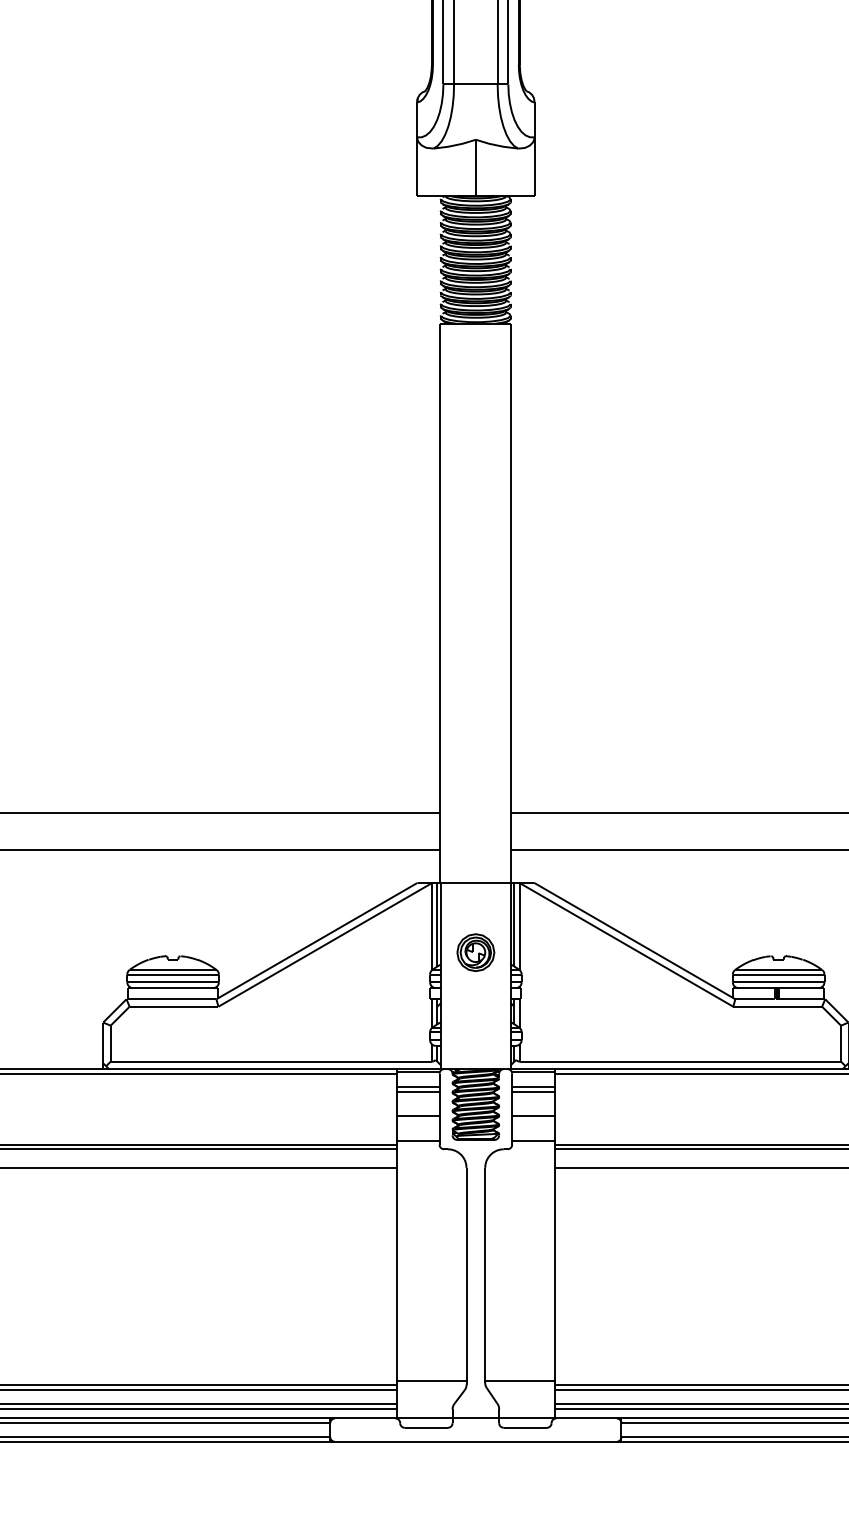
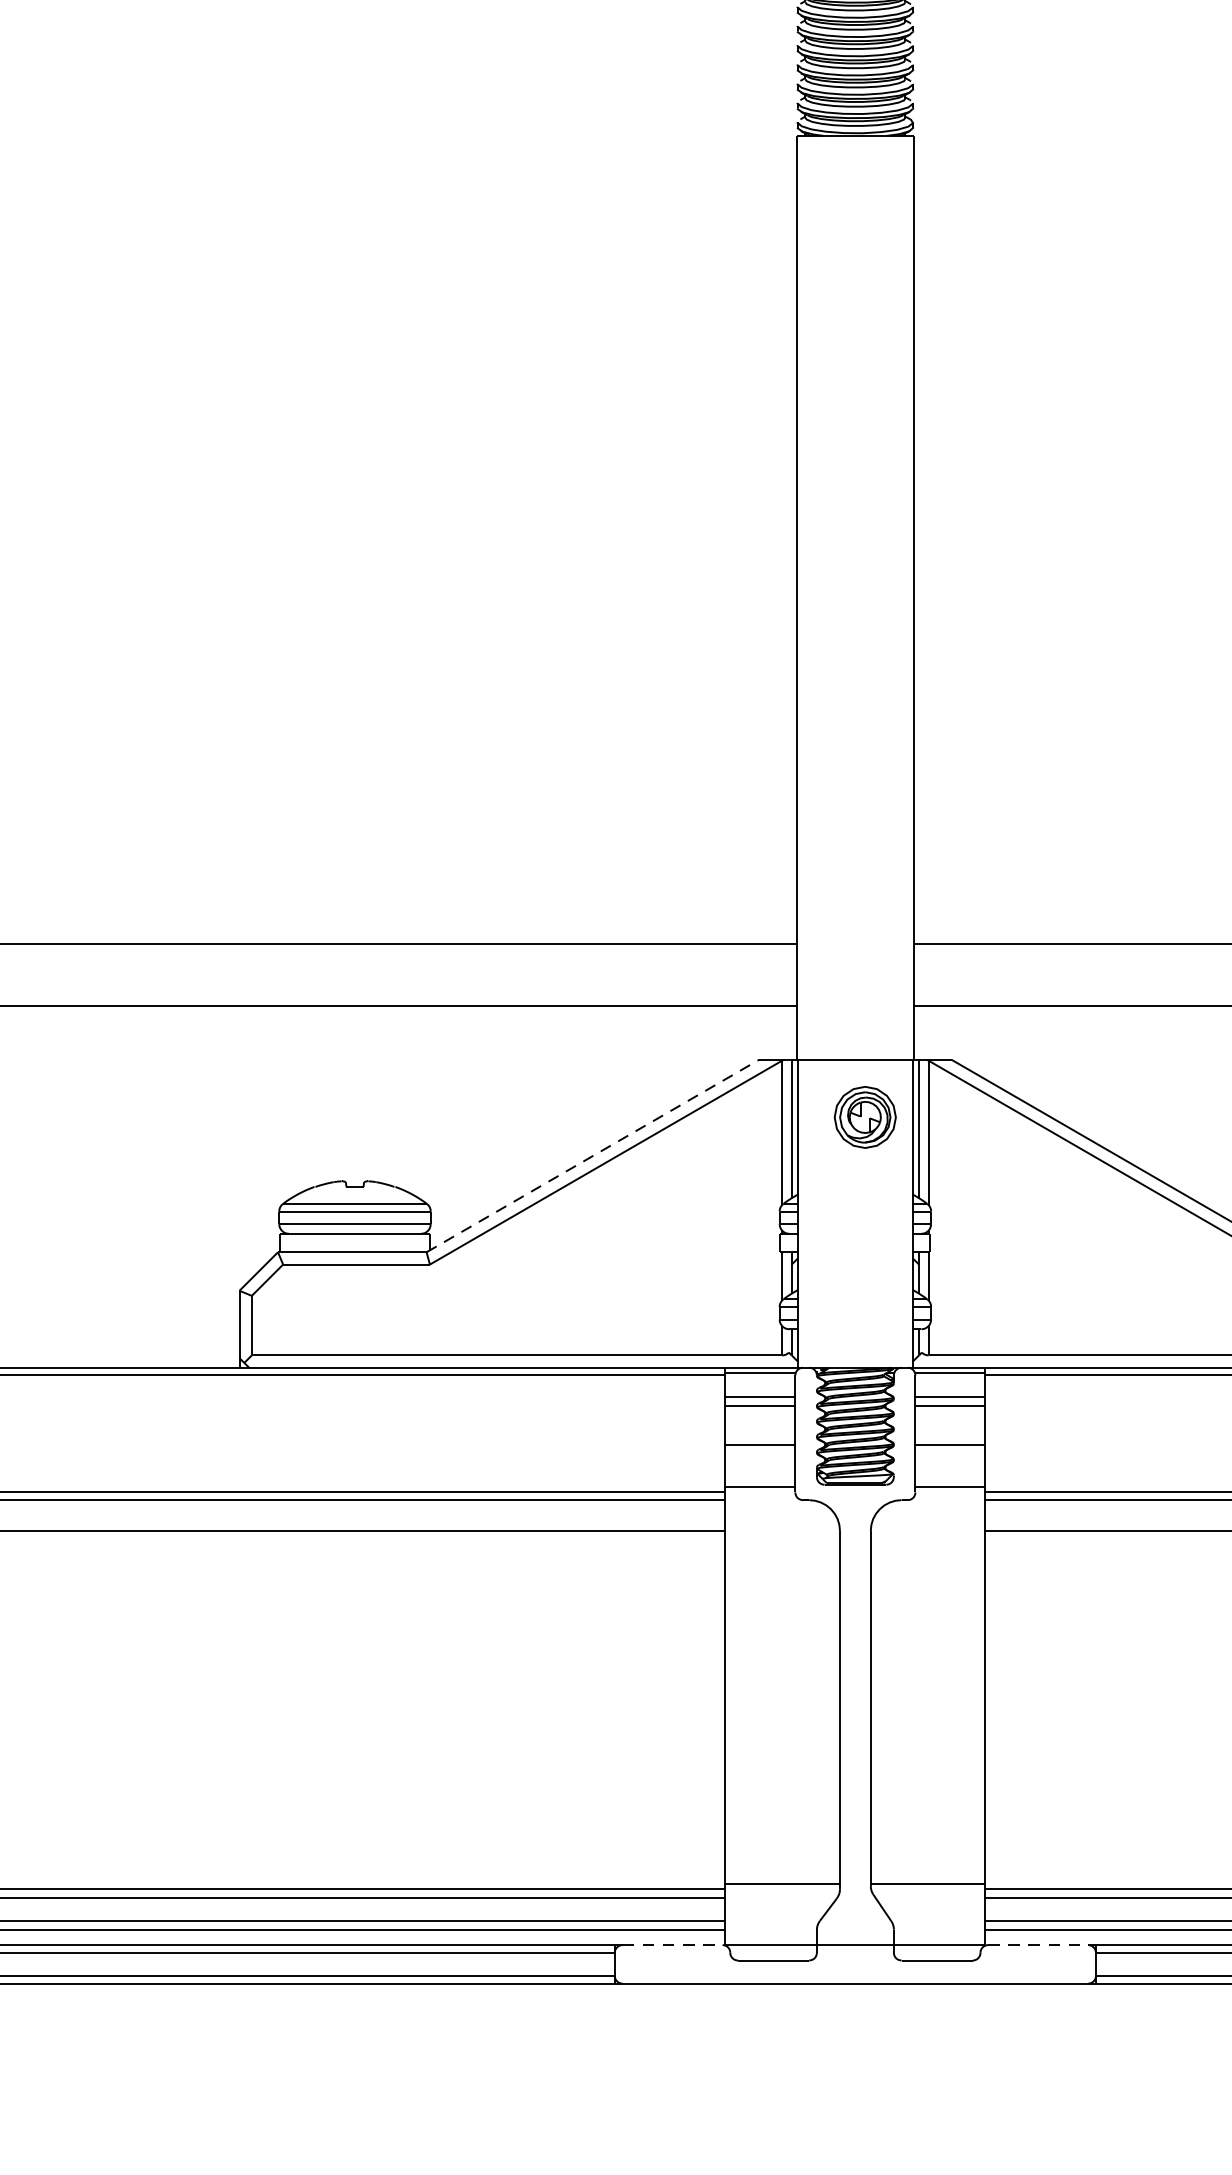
line: (317, 940) -> (593, 1155), solid -> dashed
part: (475, 952) -> (864, 1117), moved
line: (365, 1418) -> (672, 1945), solid -> dashed
line: (587, 1418) -> (1039, 1945), solid -> dashed

